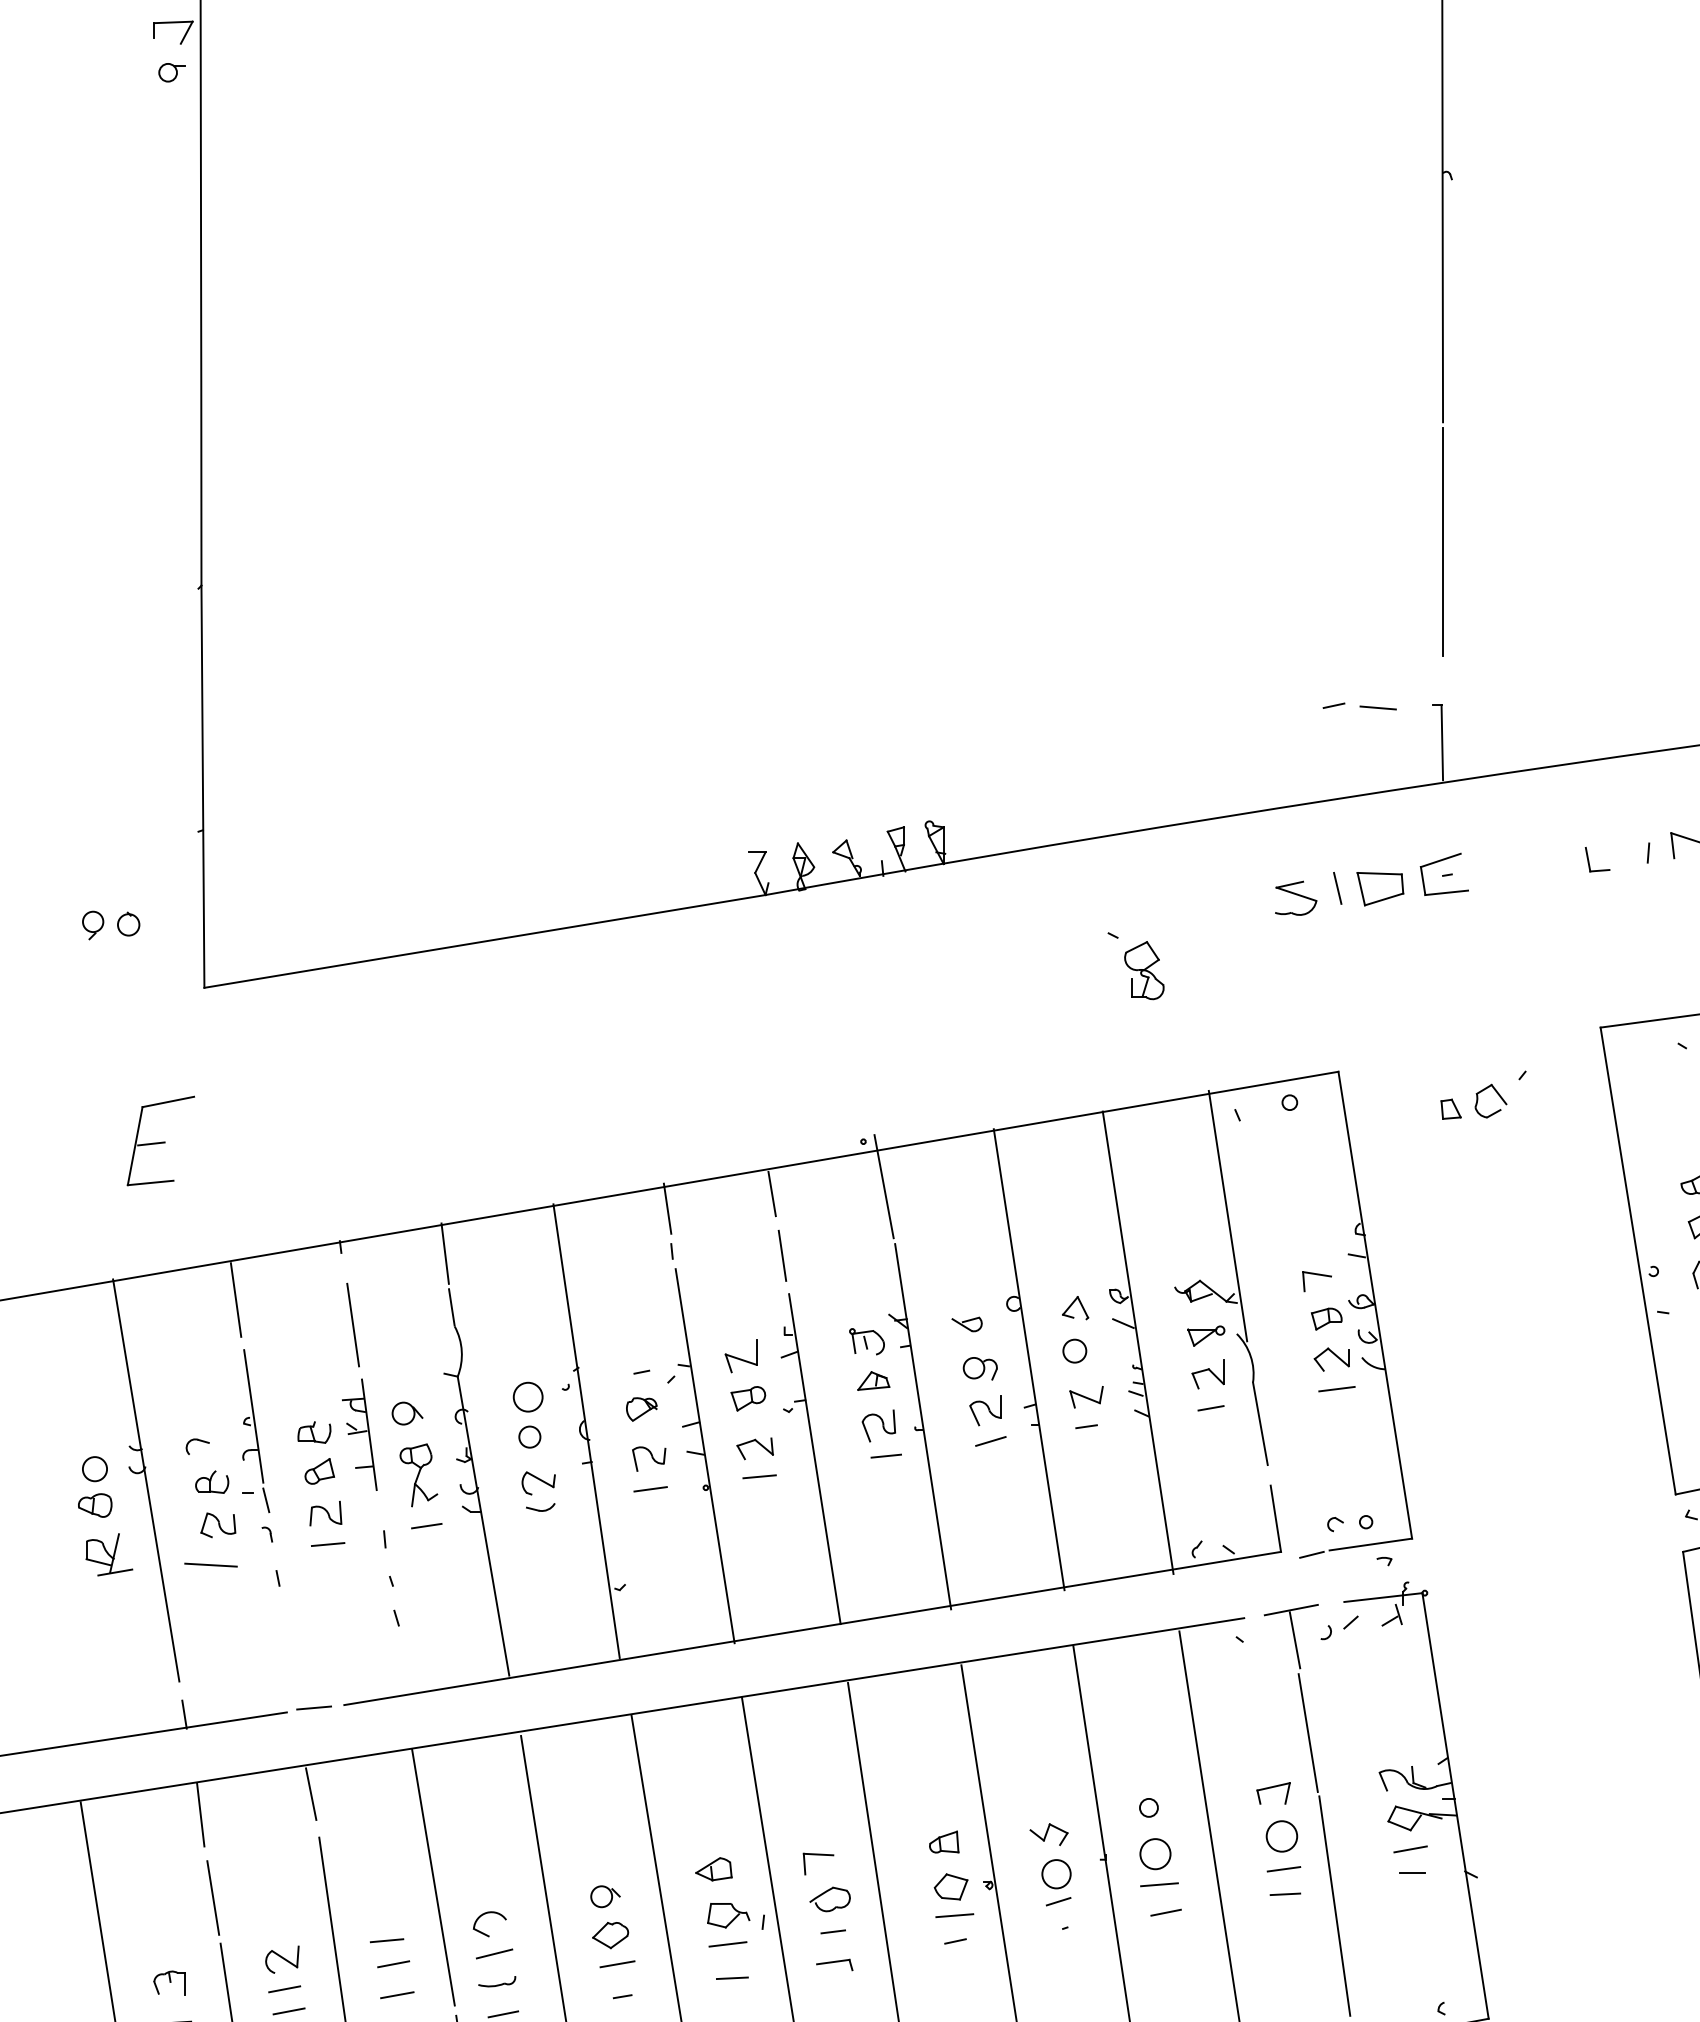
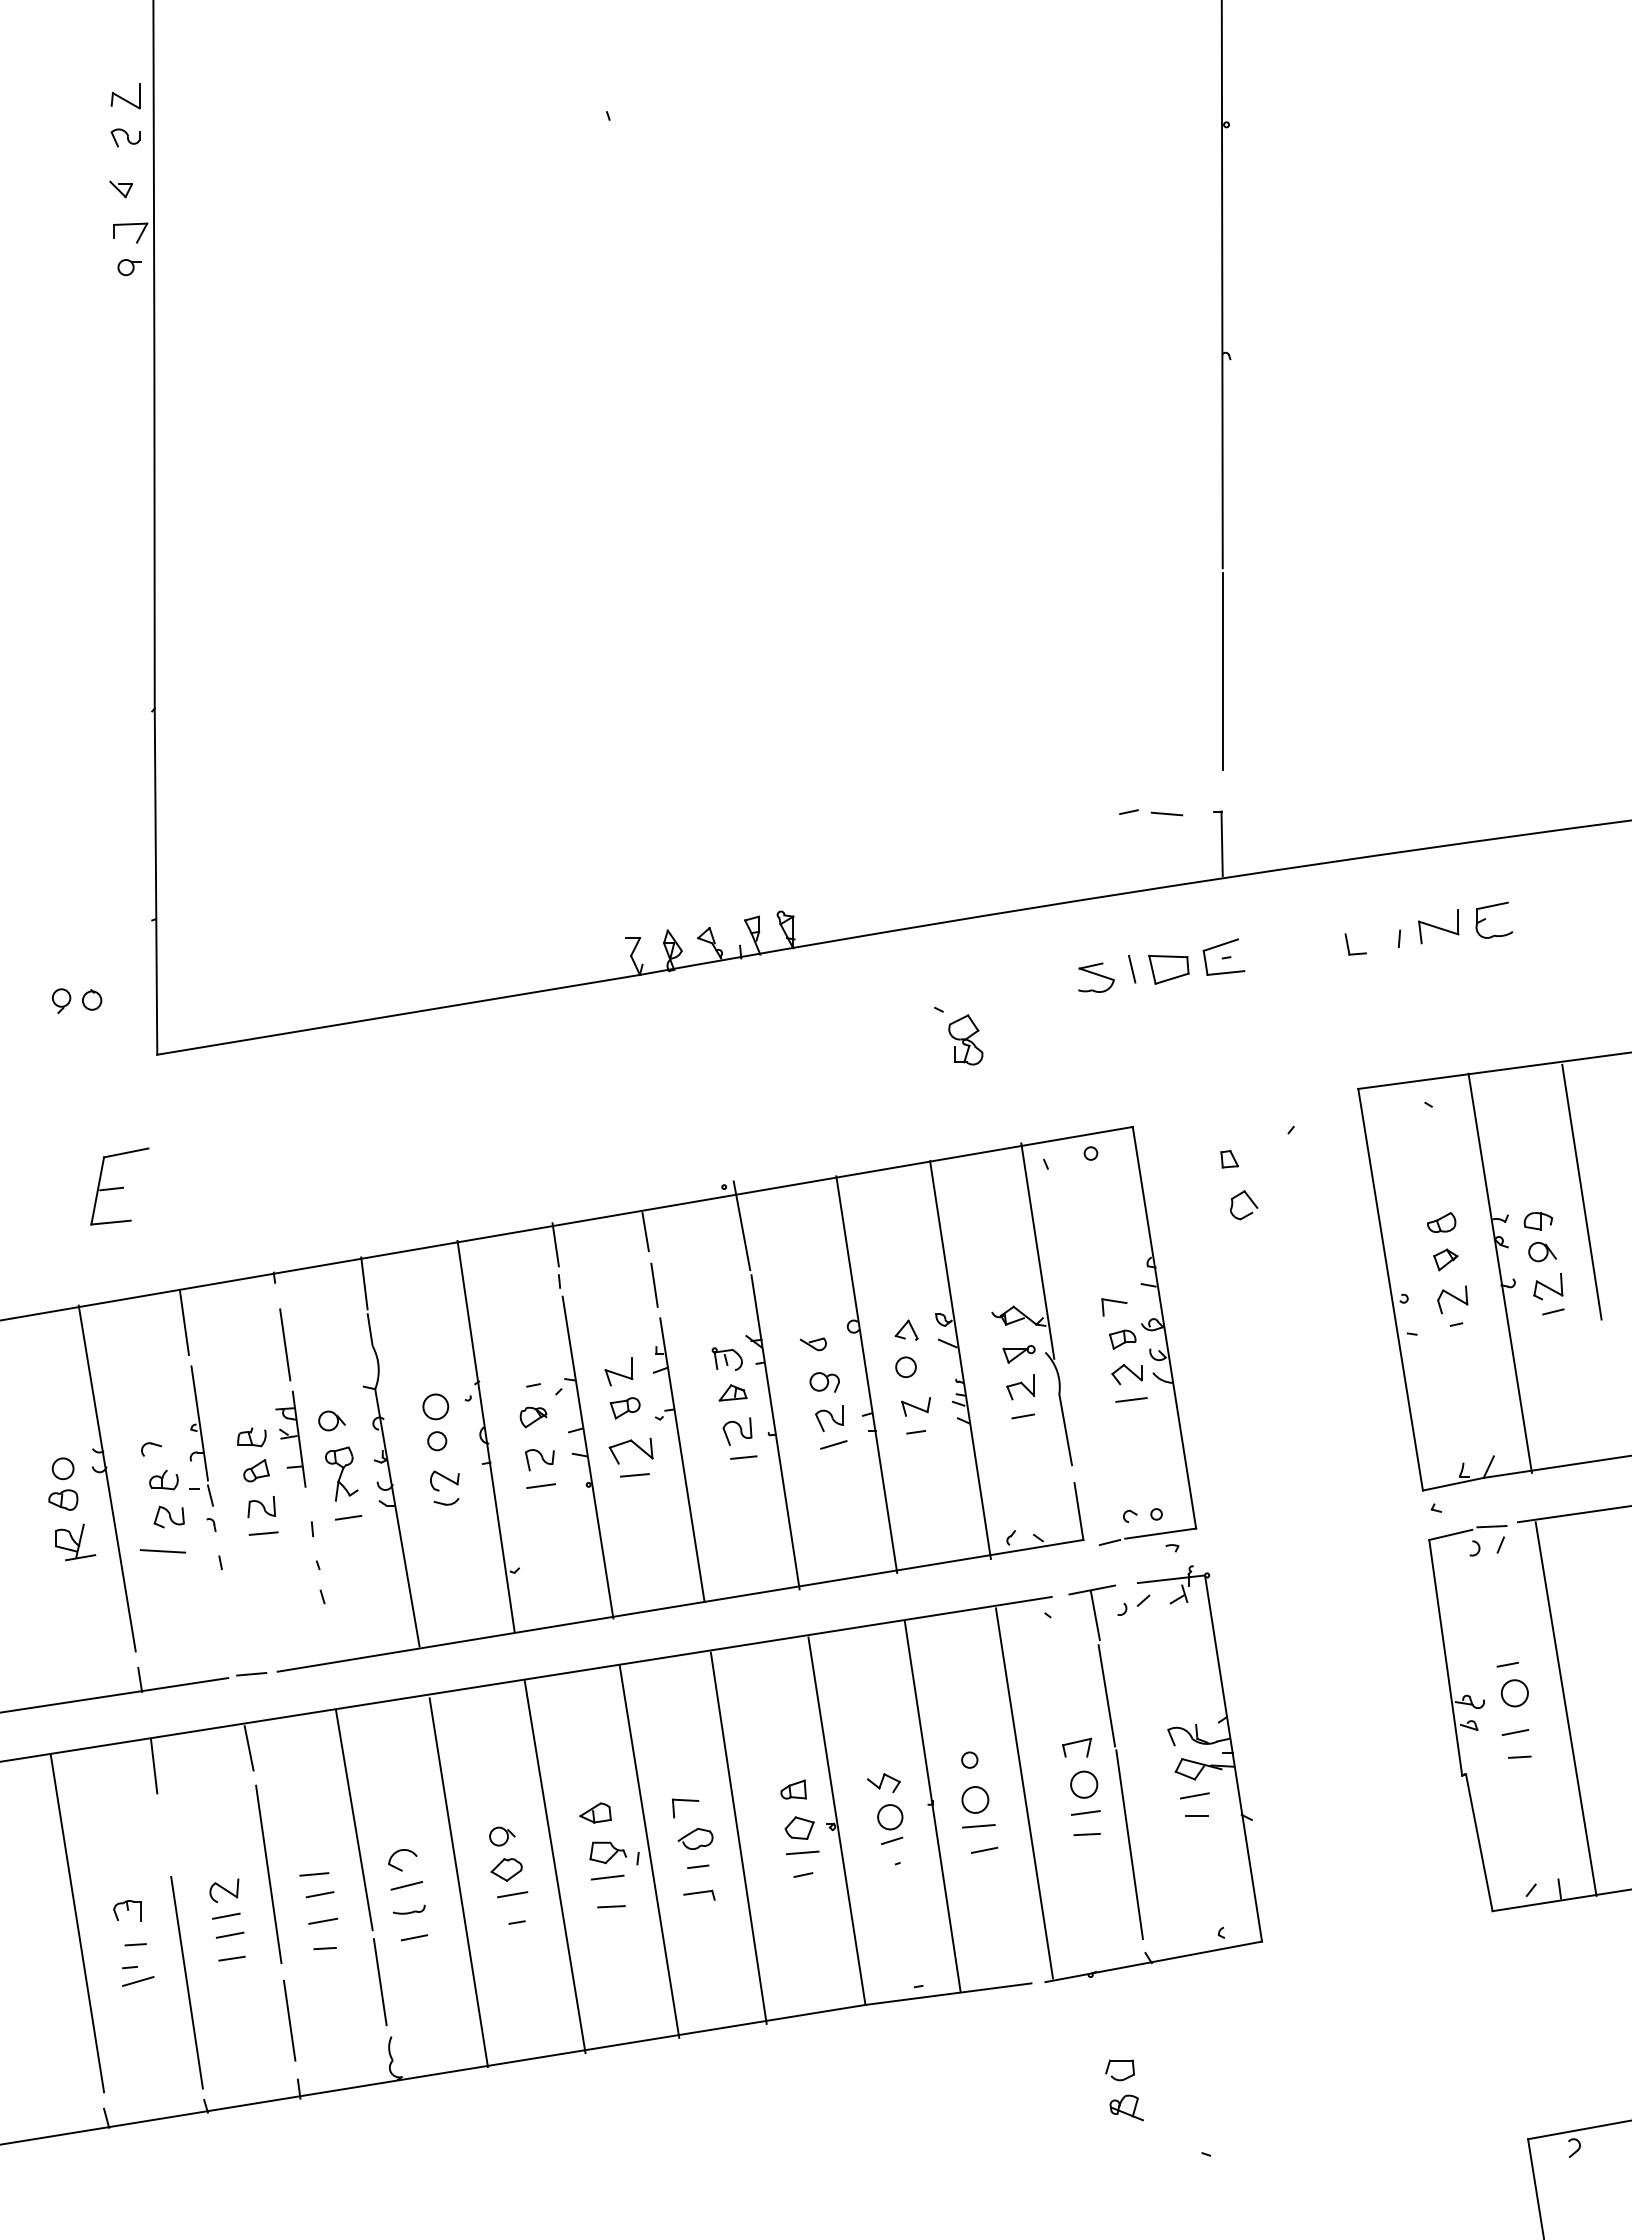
part: (1499, 1097) -> (1251, 1202), moved
part: (754, 1449) -> (630, 1451), size x1.4
line: (212, 1897) -> (164, 1837), removed

